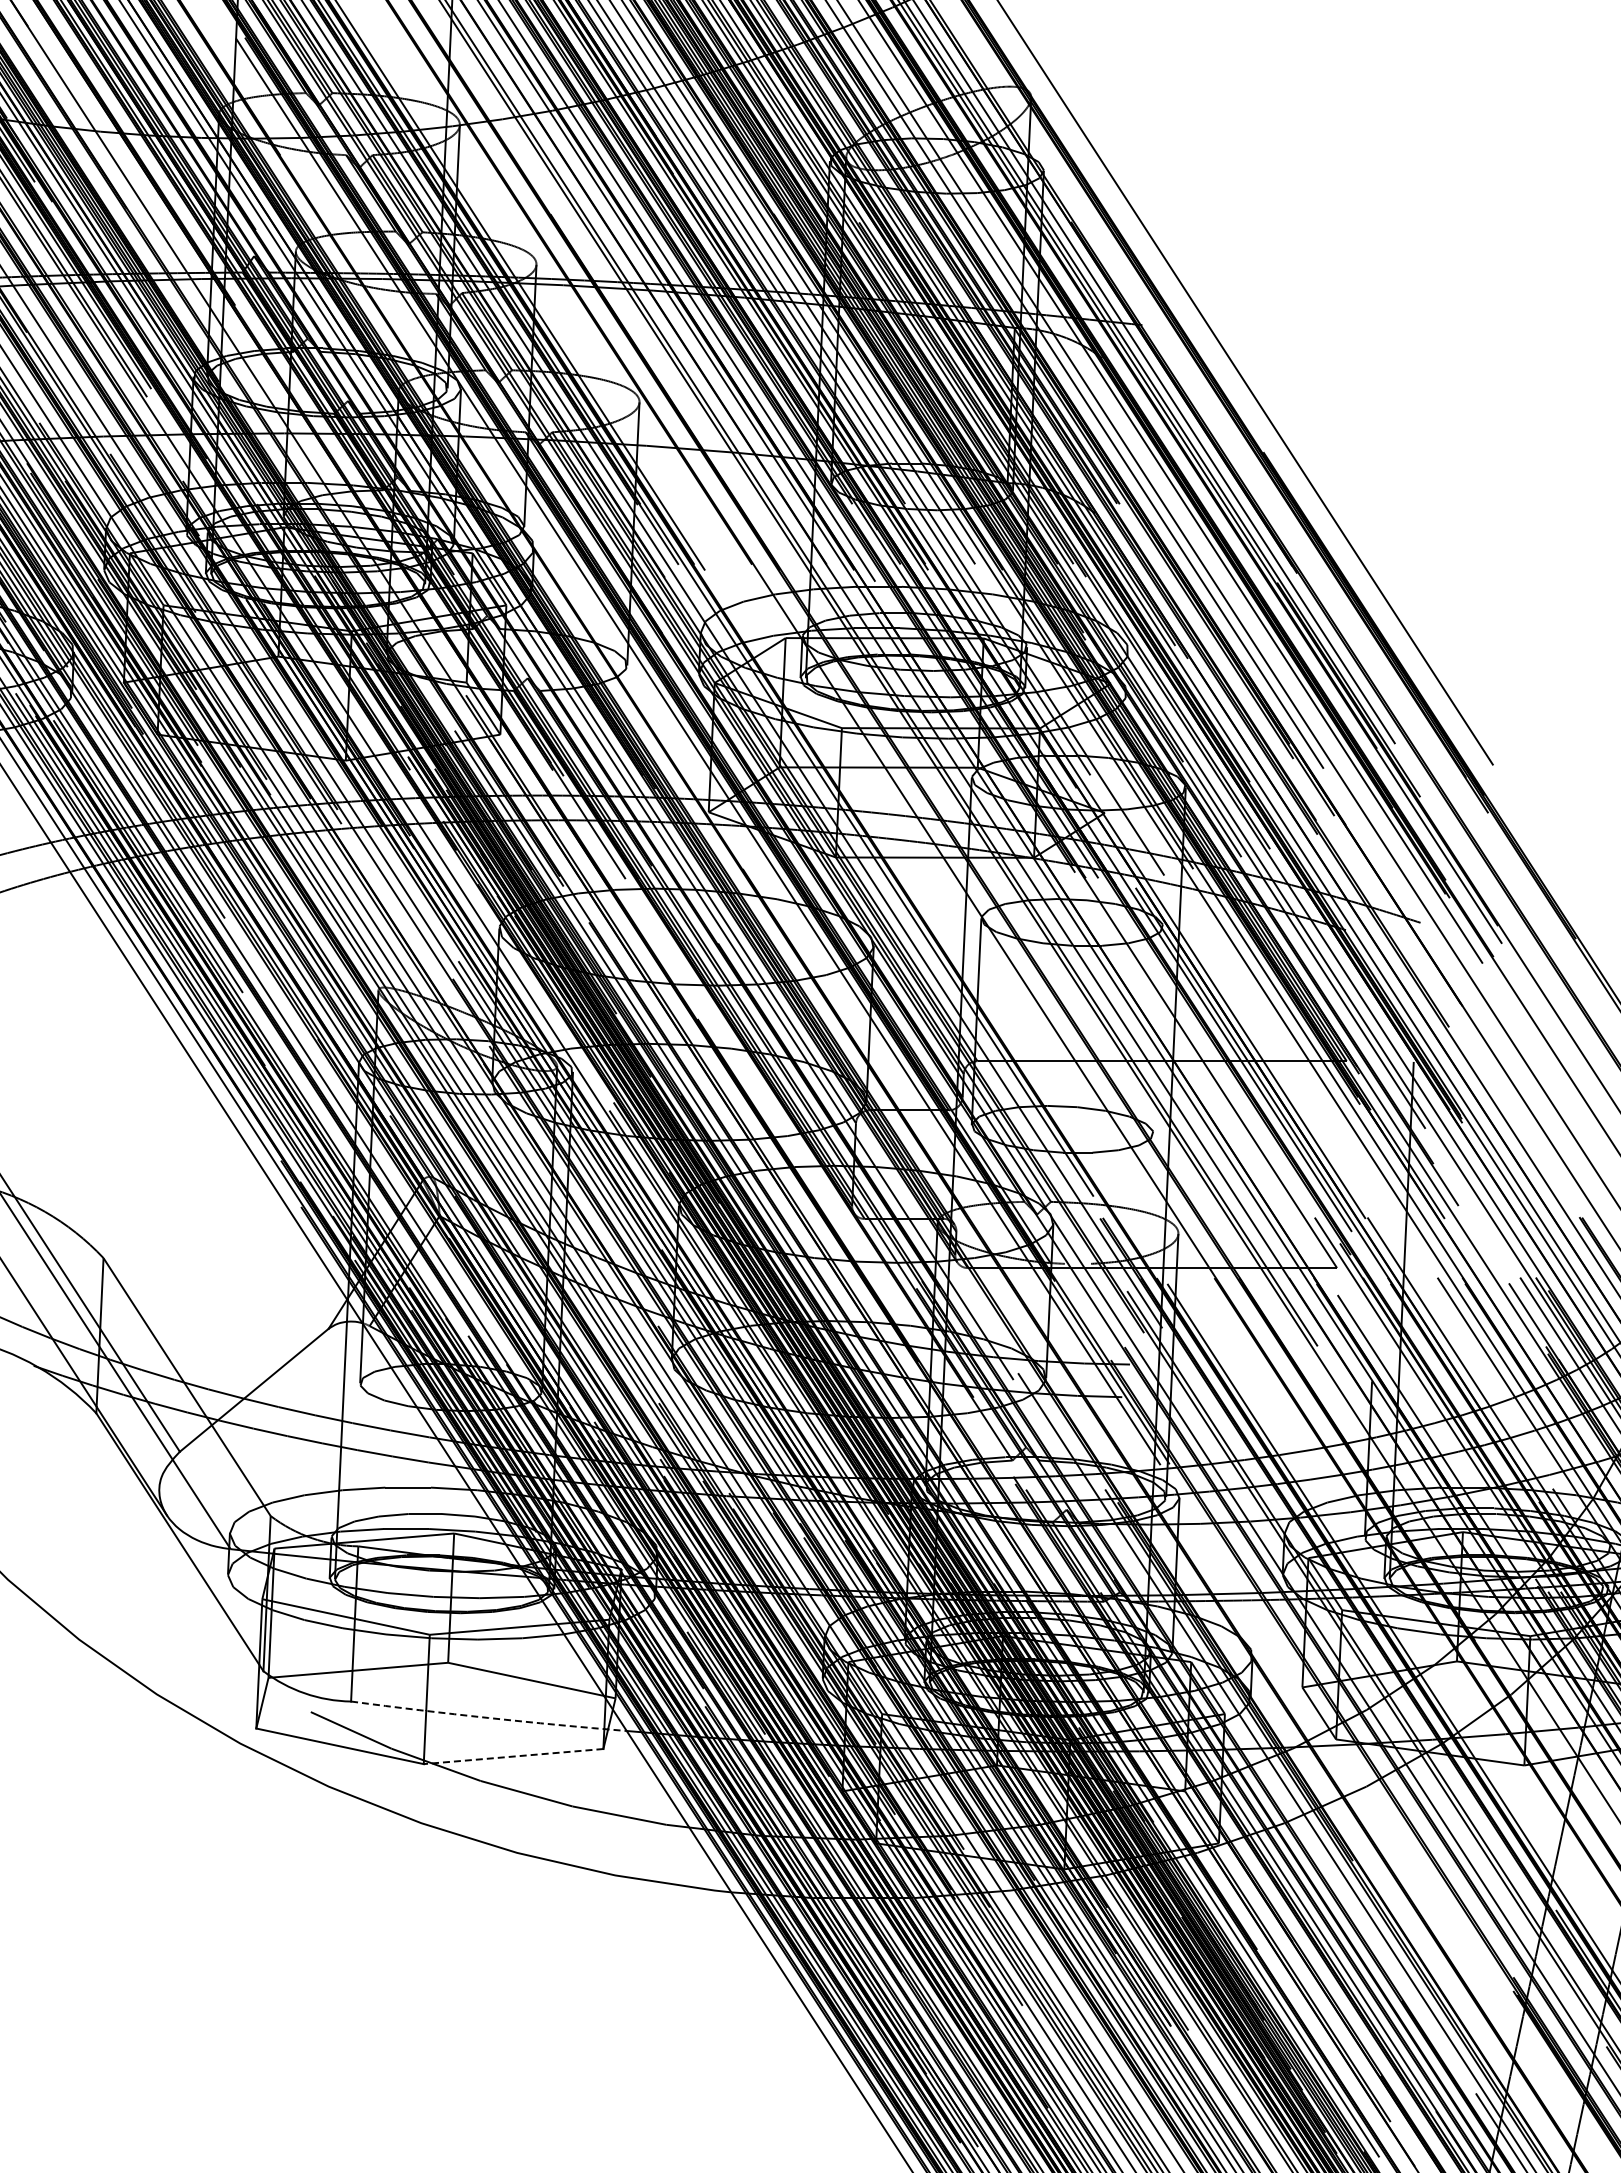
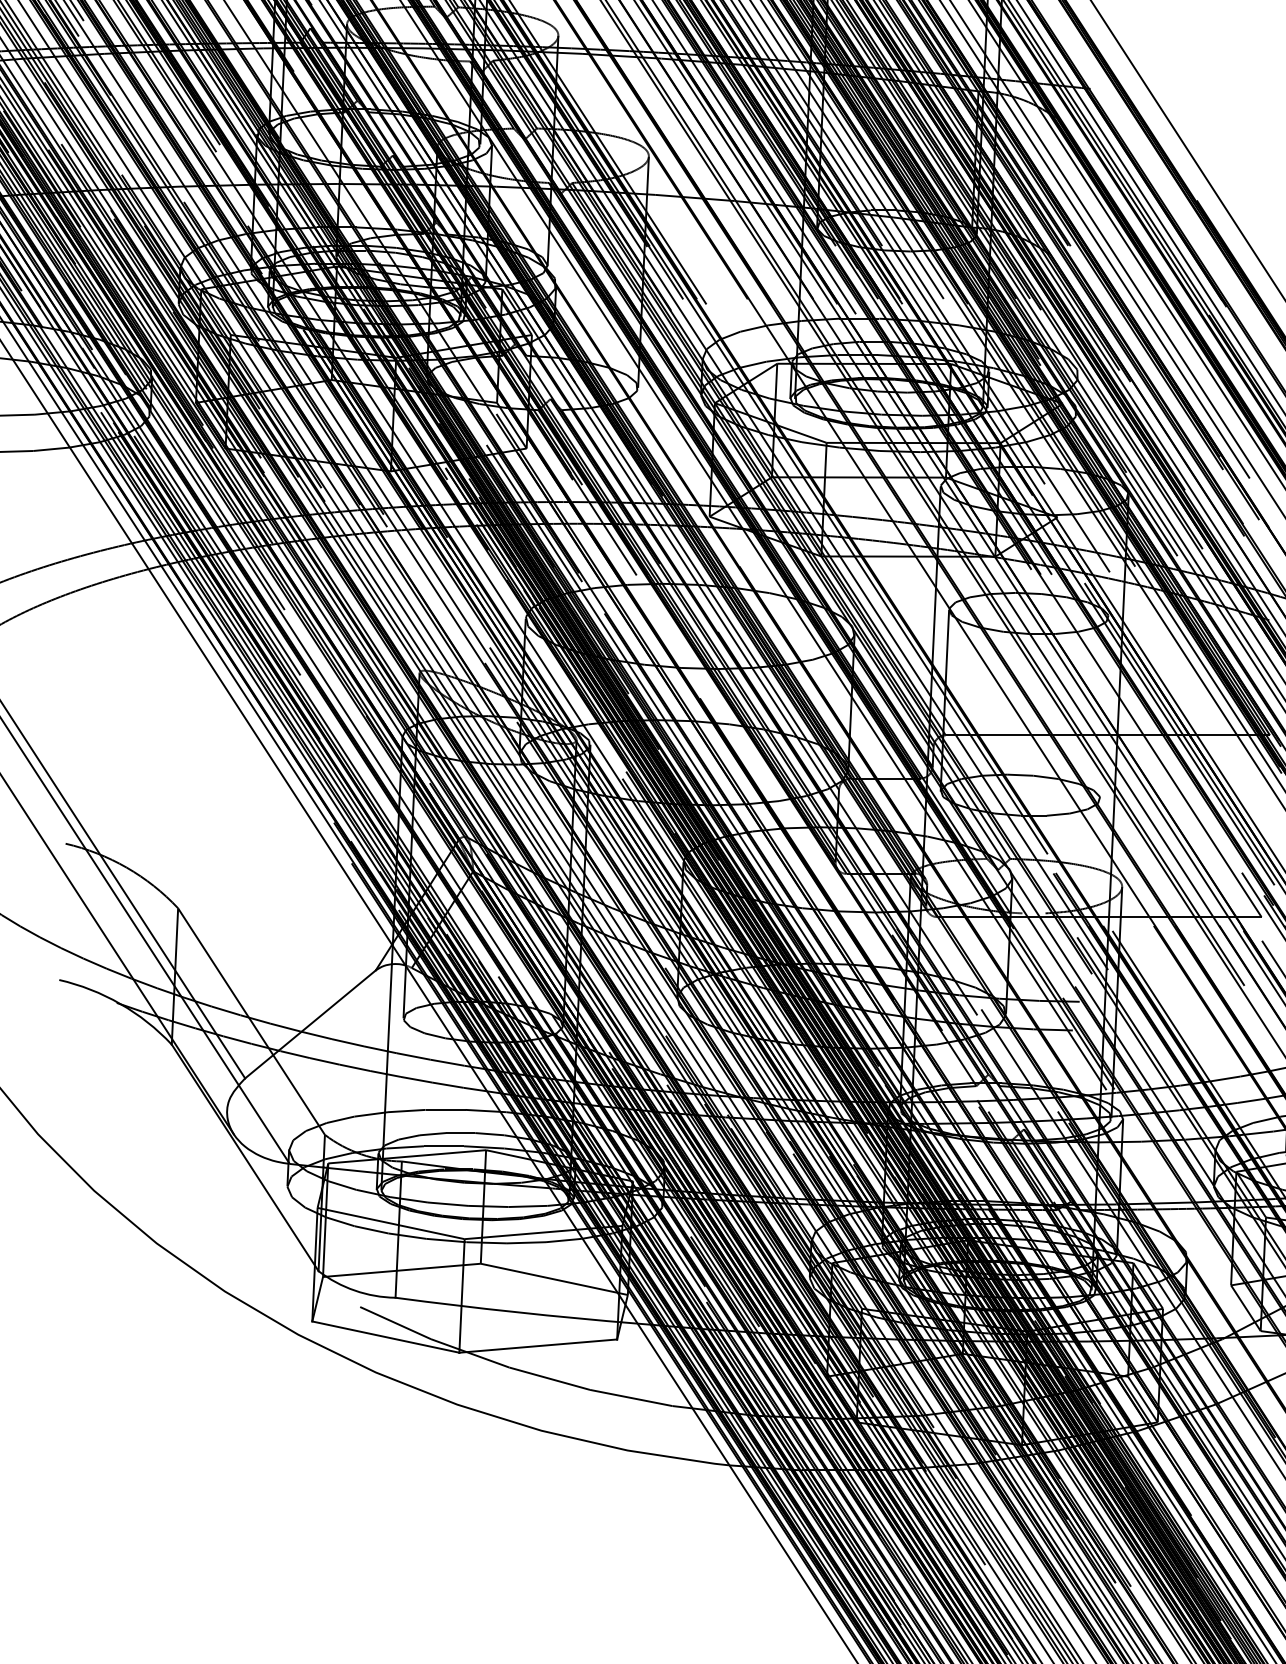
arc: (488, 1717) -> (516, 1311), dashed -> solid
line: (513, 1756) -> (538, 1346), dashed -> solid

